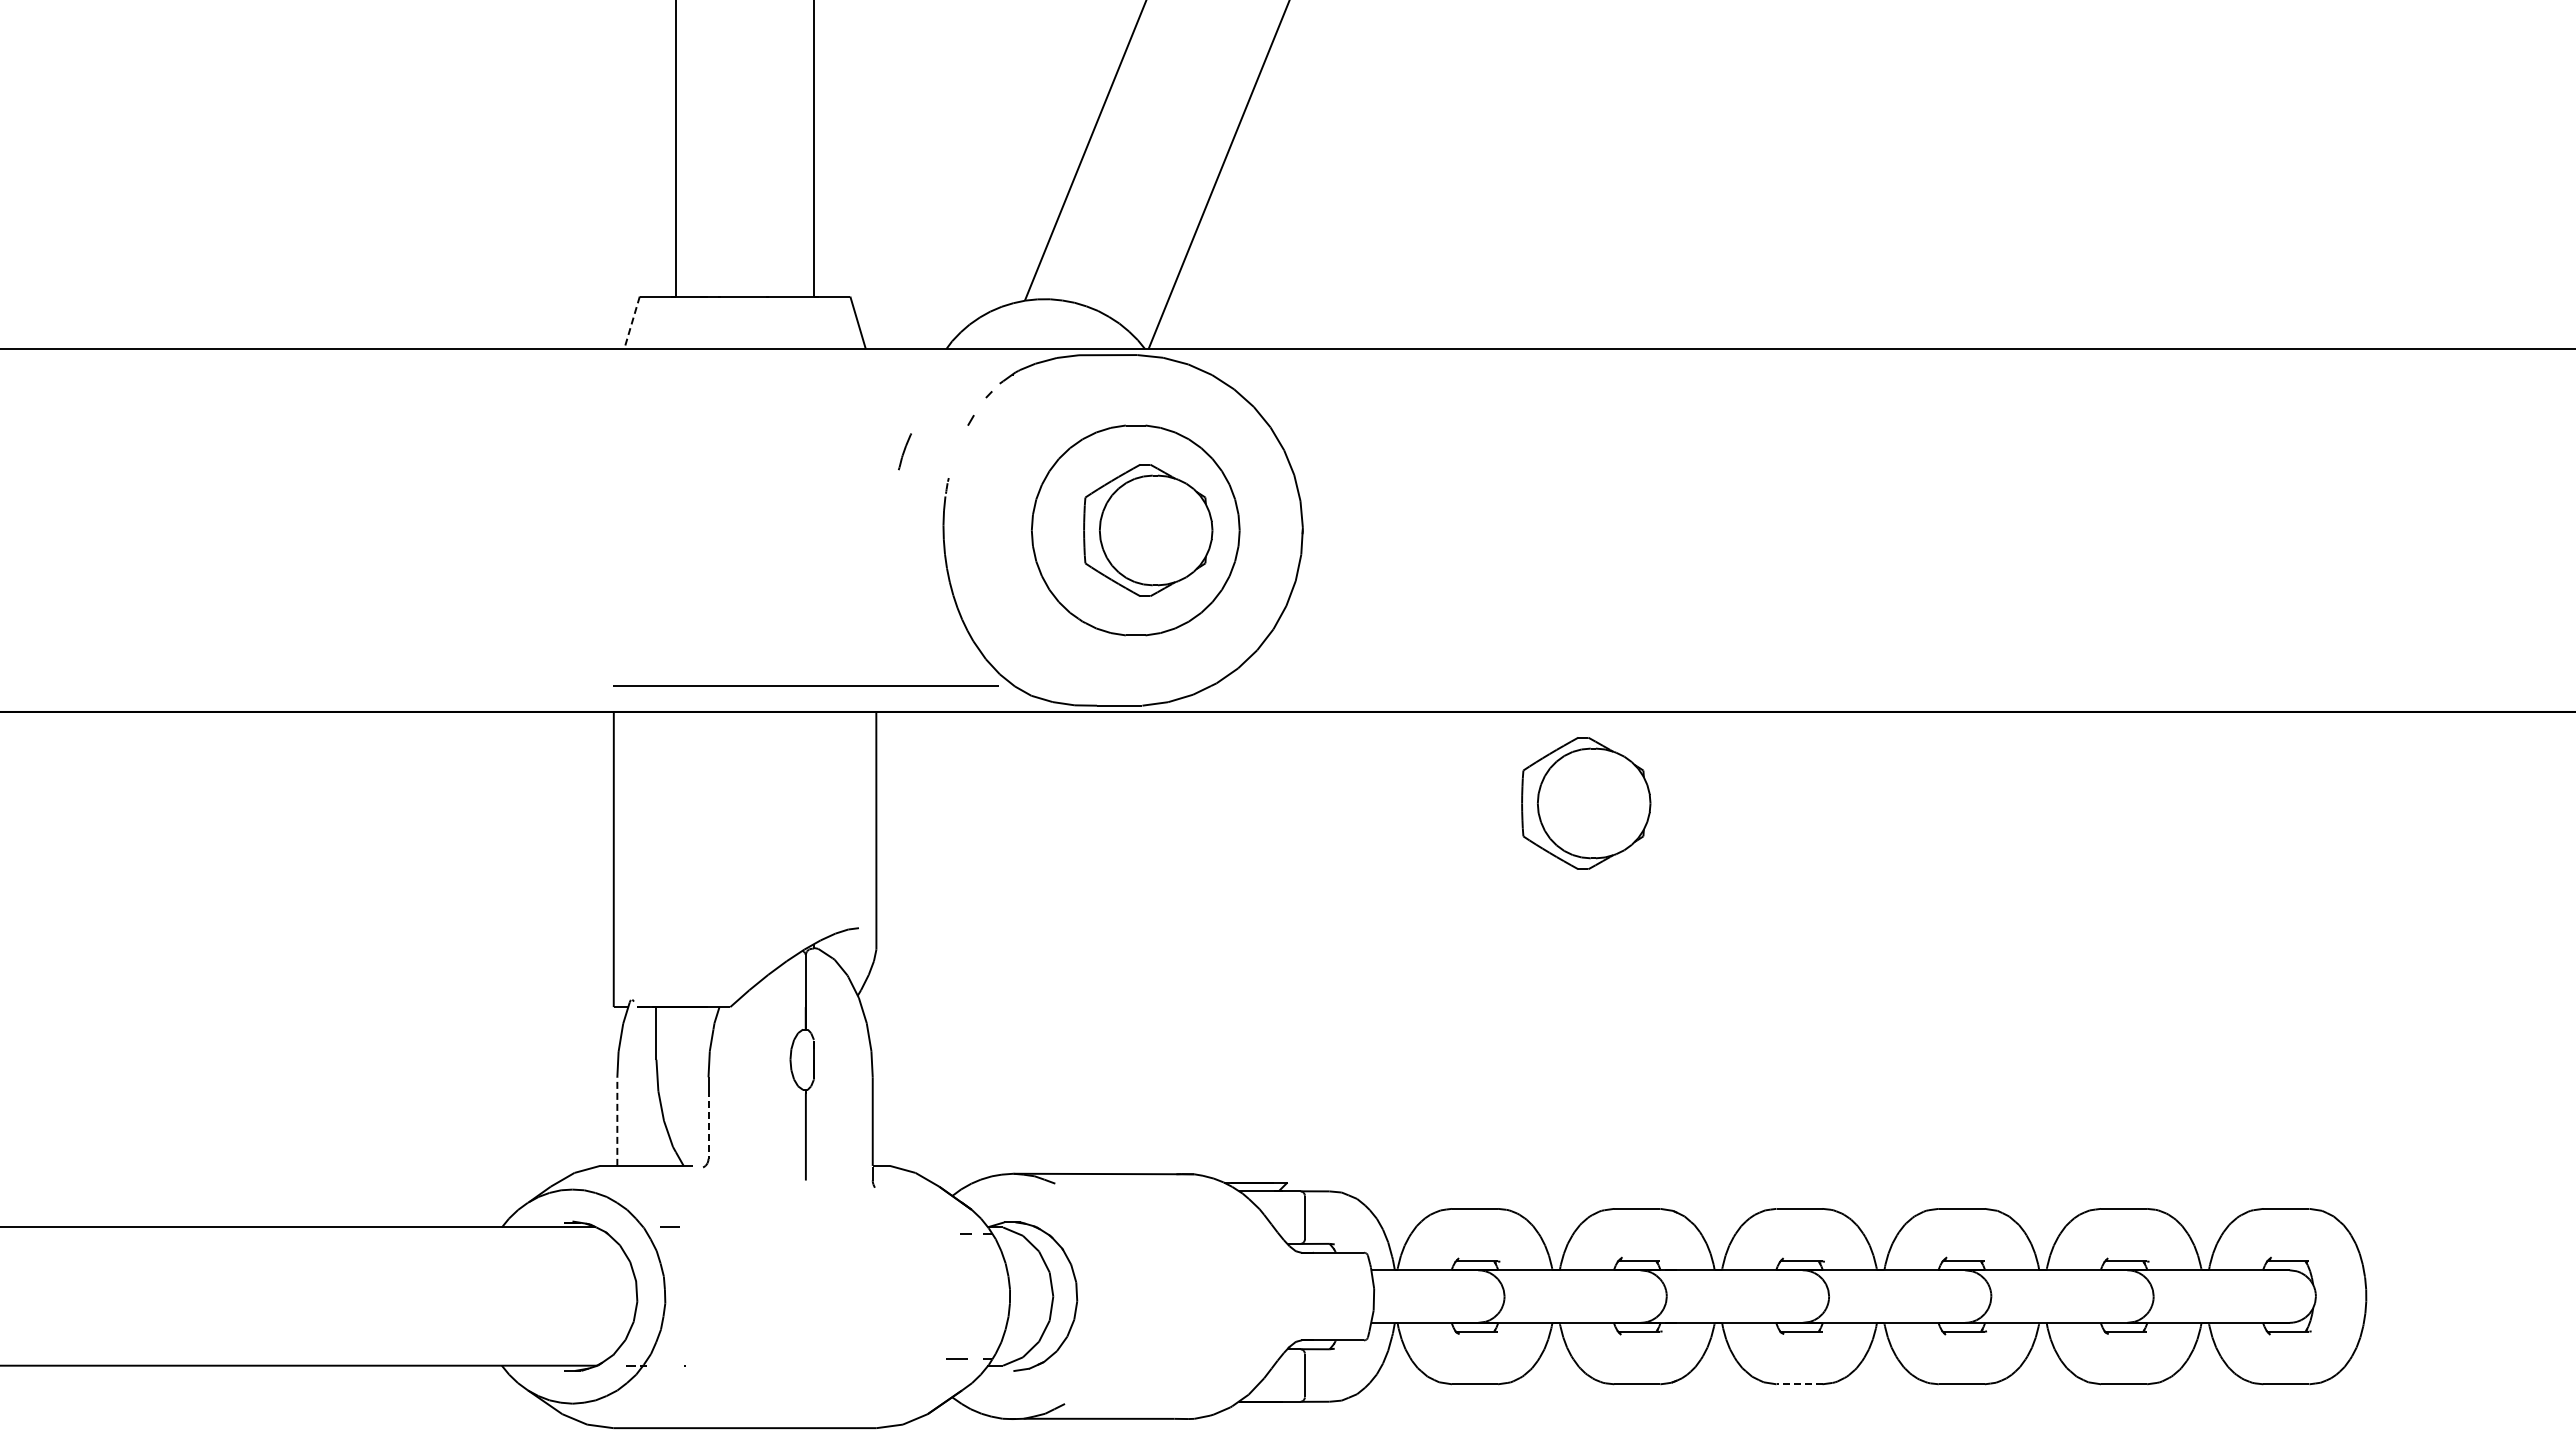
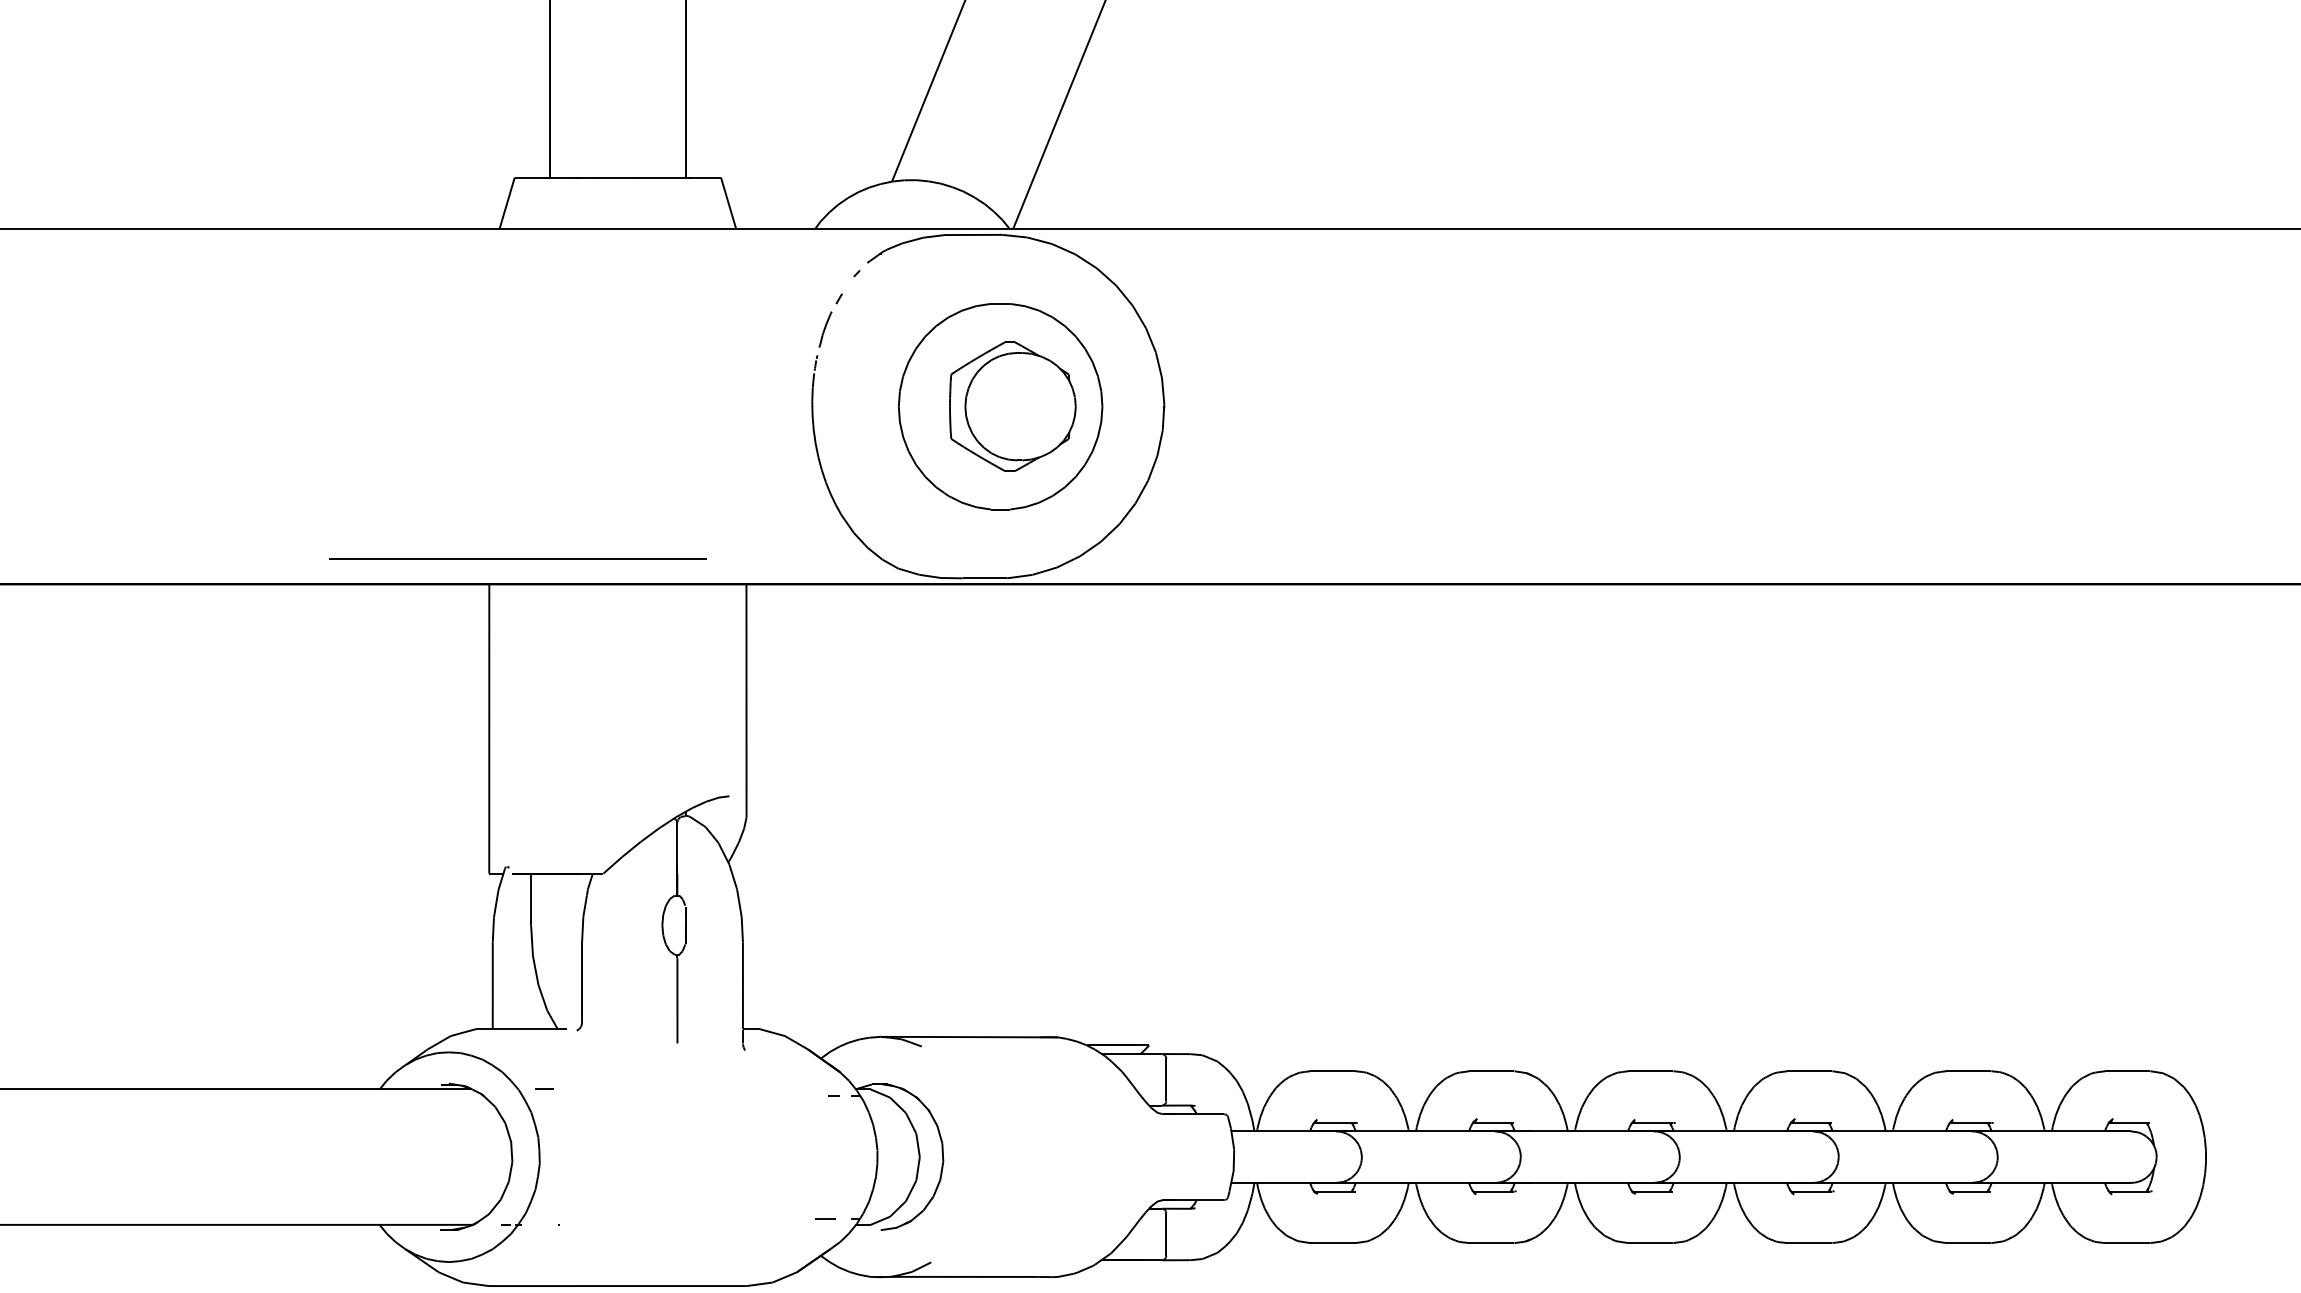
line: (631, 323) -> (506, 203), dashed -> solid
line: (904, 451) -> (825, 329), moved
line: (805, 685) -> (517, 558), moved
part: (1586, 803) -> (1442, 674), removed
line: (617, 1121) -> (492, 985), dashed -> solid
line: (708, 1124) -> (582, 988), dashed -> solid
line: (1799, 1384) -> (1650, 1243), dashed -> solid

